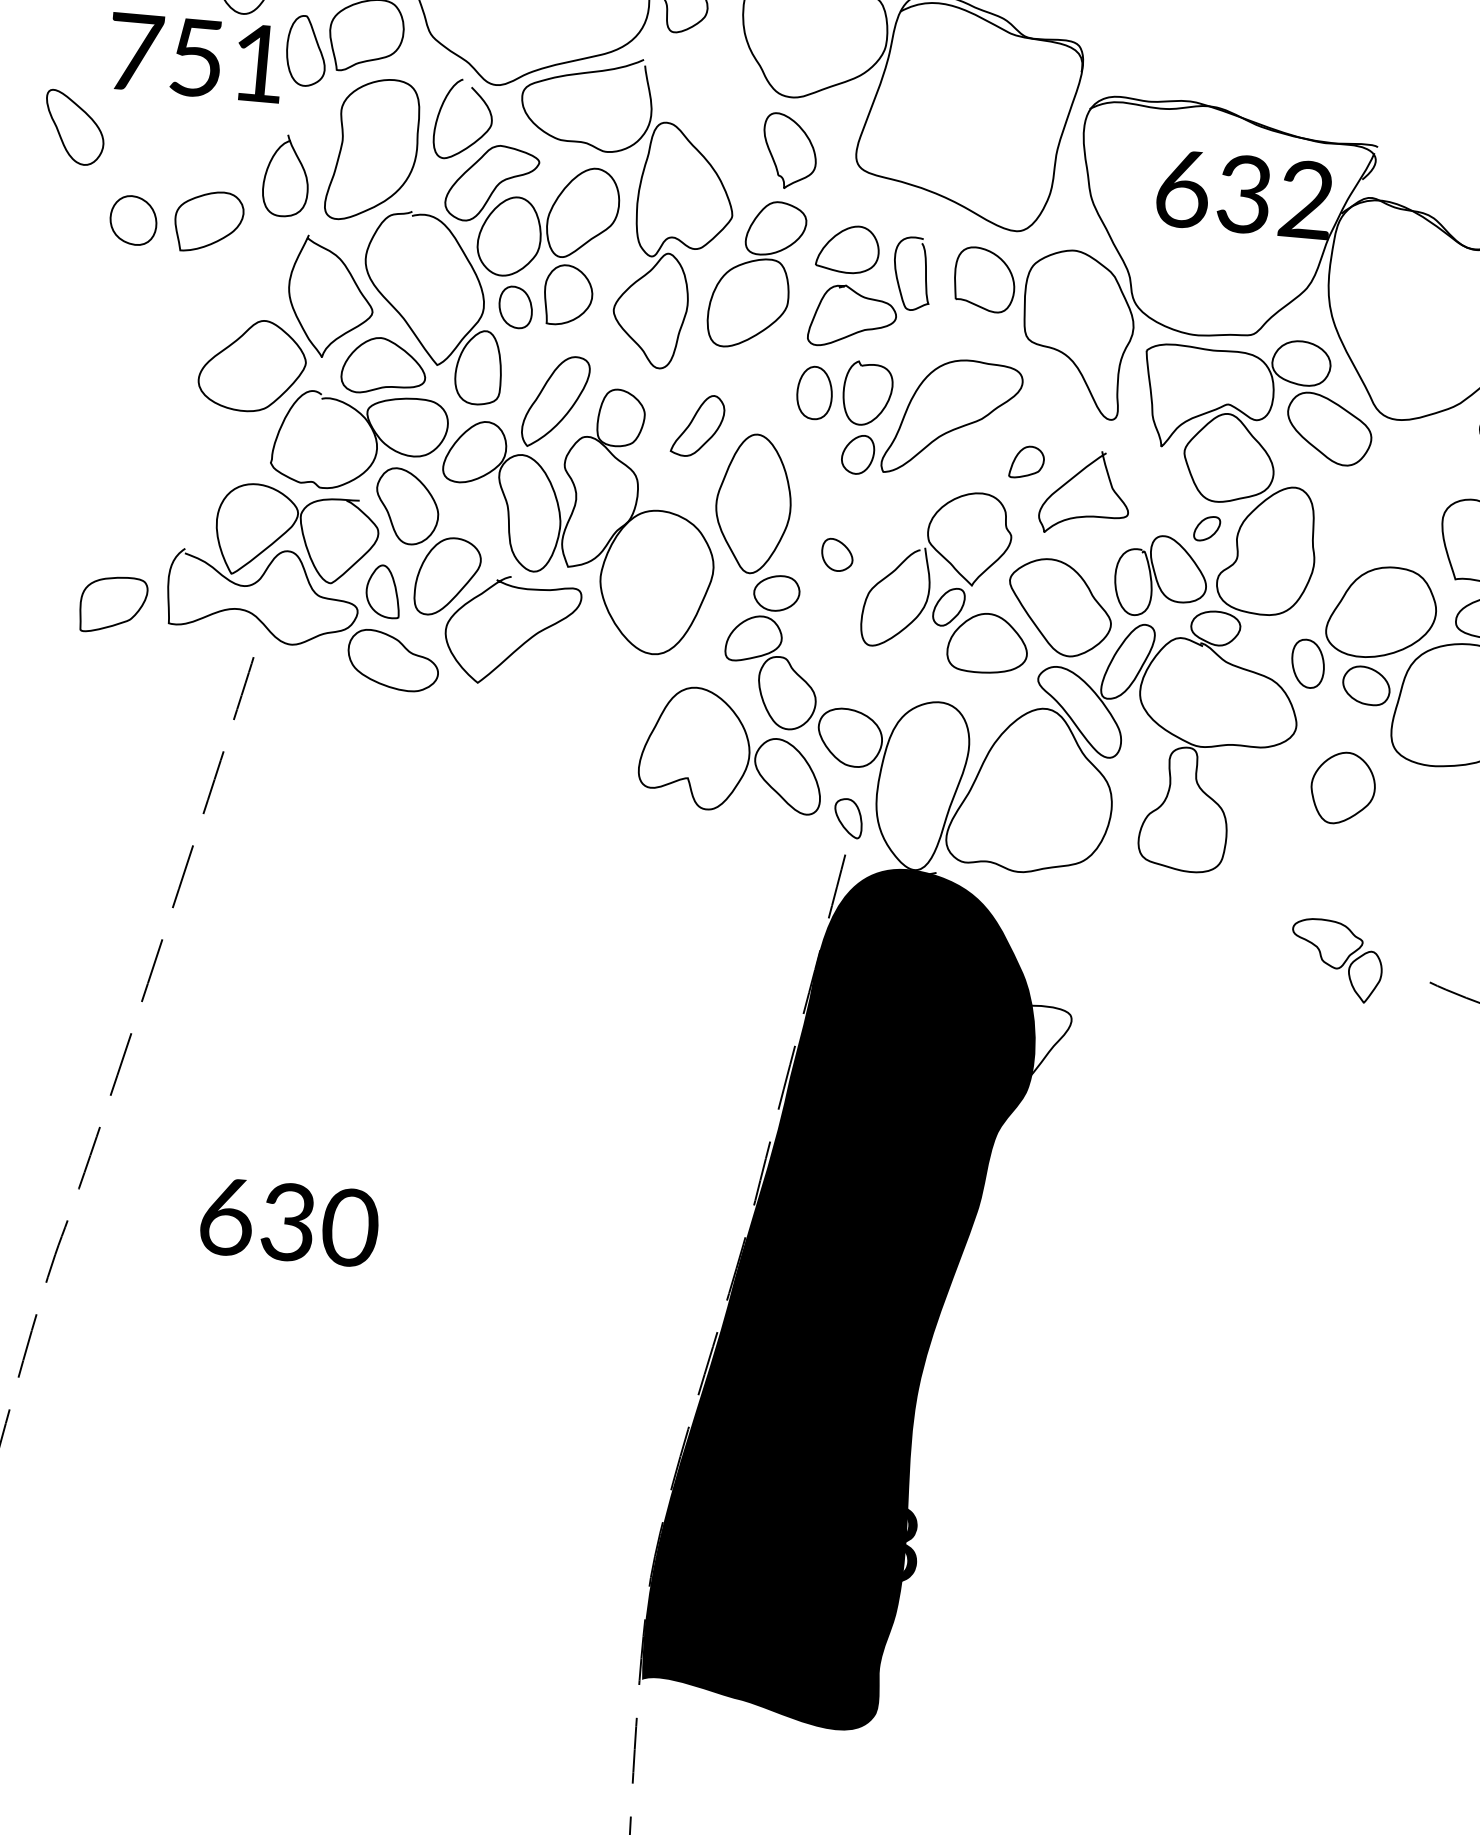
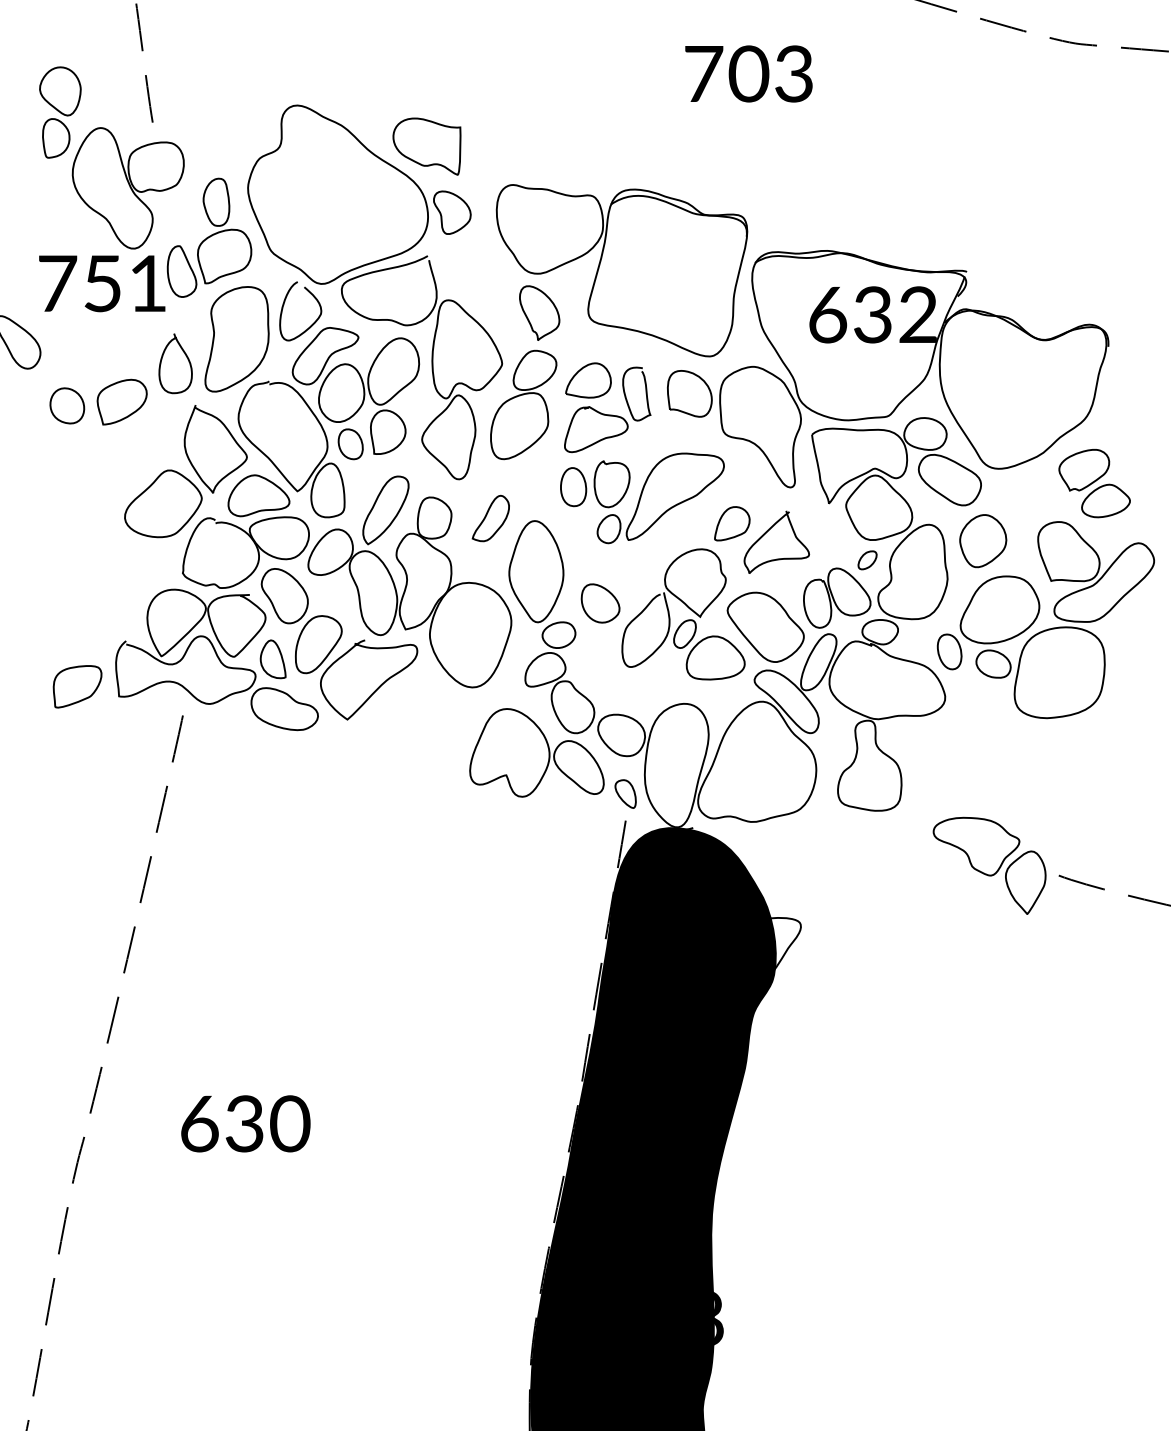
part: (1027, 462) -> (732, 523), size x1.43
part: (837, 555) -> (600, 603), size x1.67
part: (1343, 788) -> (983, 541), moved
part: (1336, 960) -> (989, 865), size x1.67

